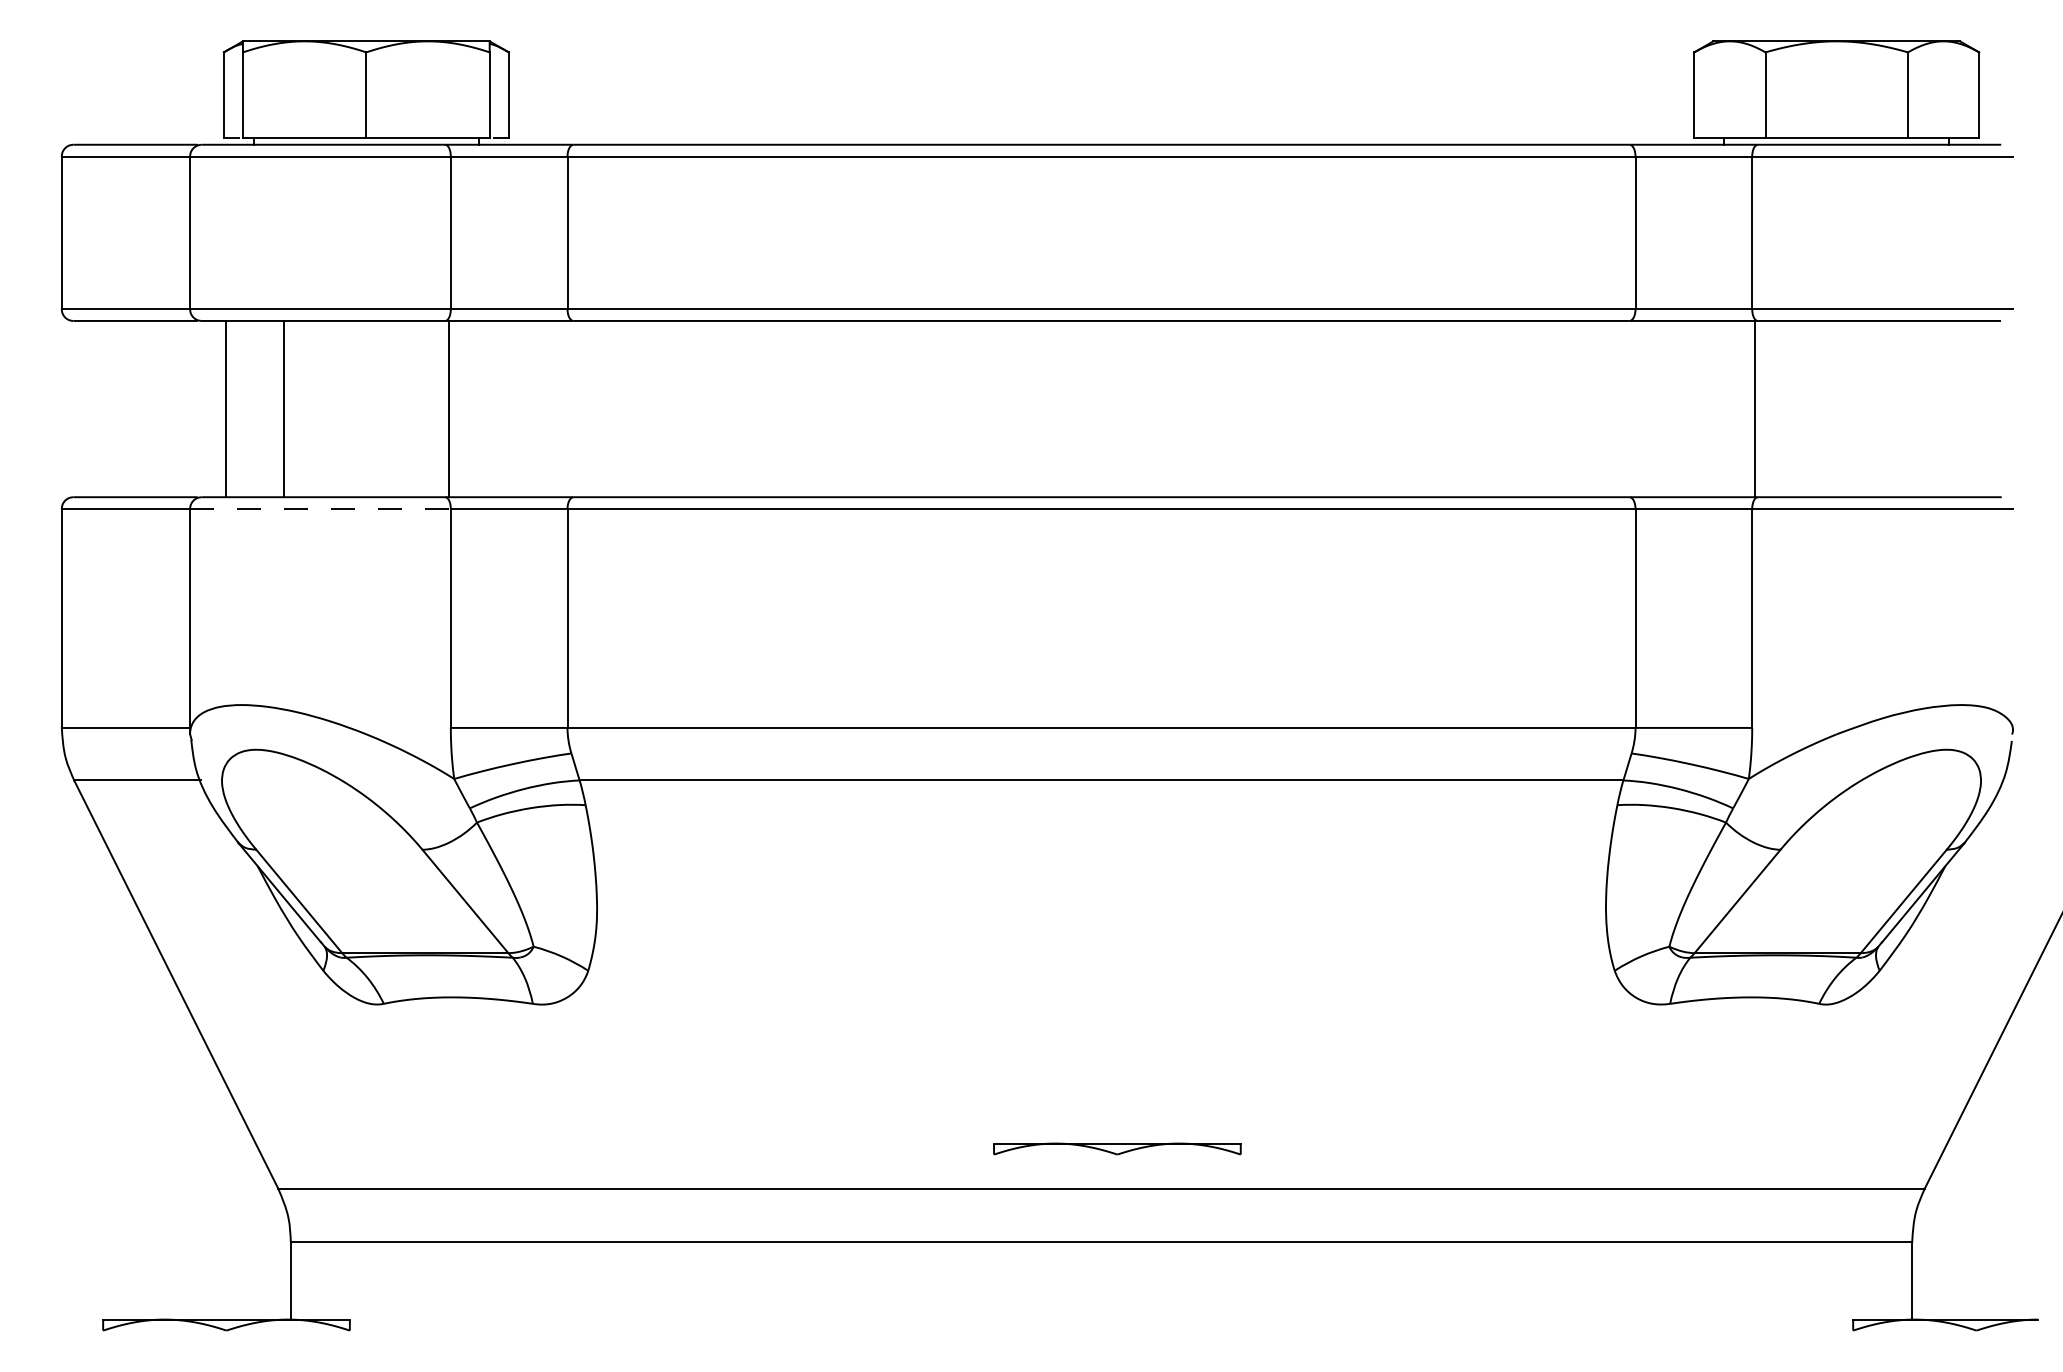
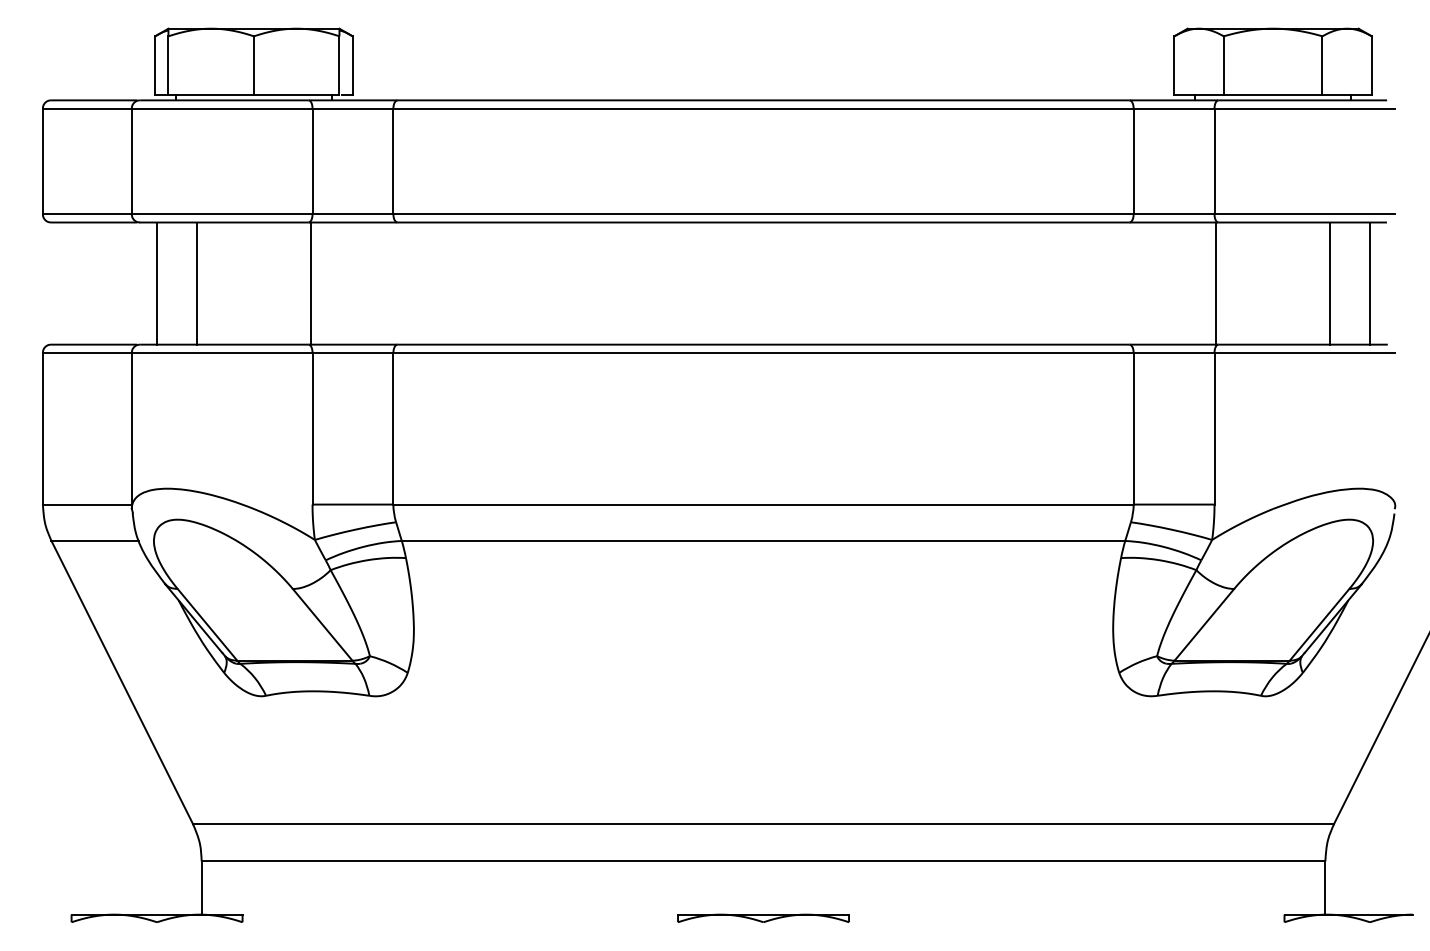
line: (1919, 408) -> (1330, 283), added
line: (1977, 408) -> (1370, 283), added
line: (320, 508) -> (222, 352), dashed -> solid
part: (1117, 1147) -> (763, 917), moved

